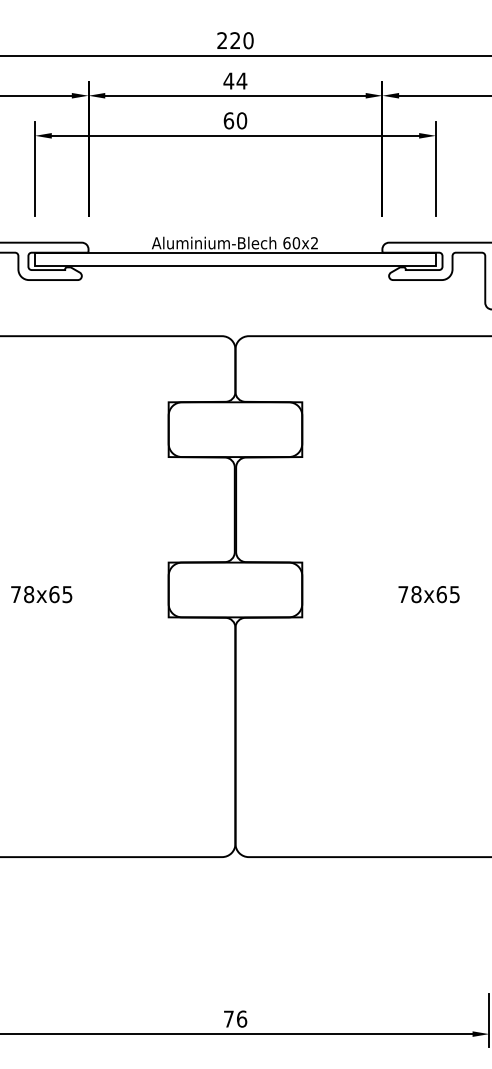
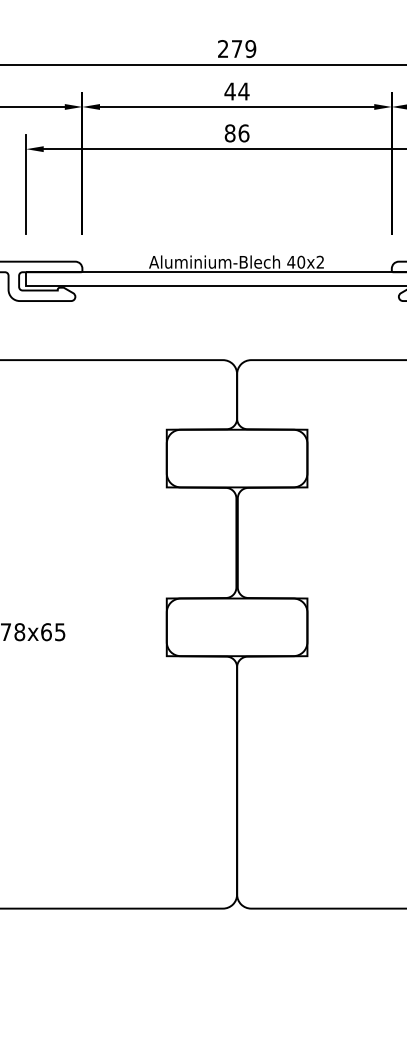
text: (241, 40) -> (243, 48), 220 -> 279
text: (235, 120) -> (237, 133), 60 -> 86
text: (286, 243) -> (290, 262), 60x2 -> 40x2

